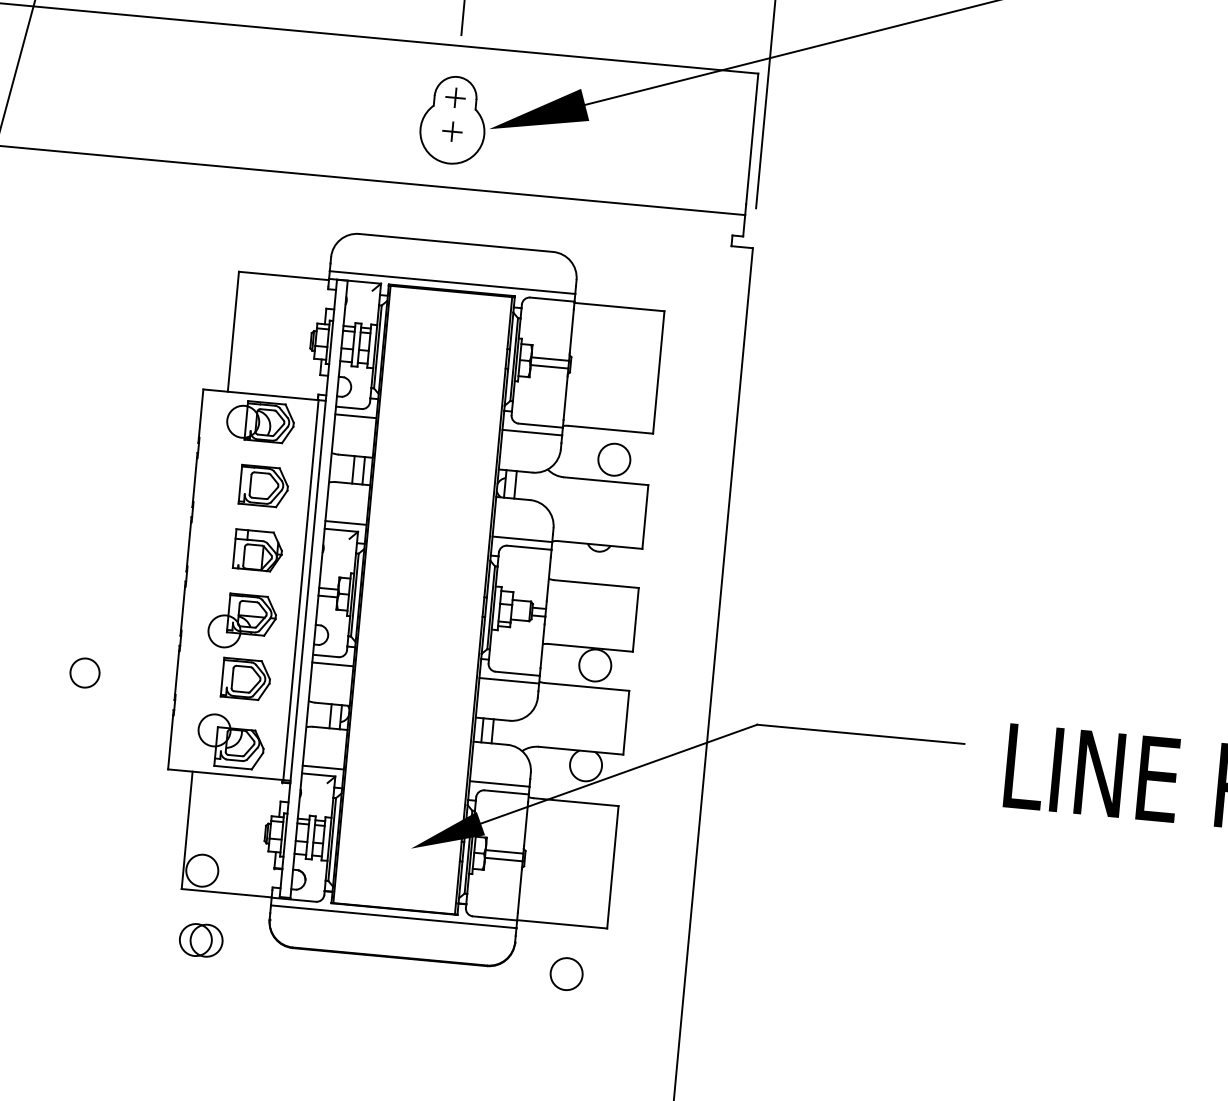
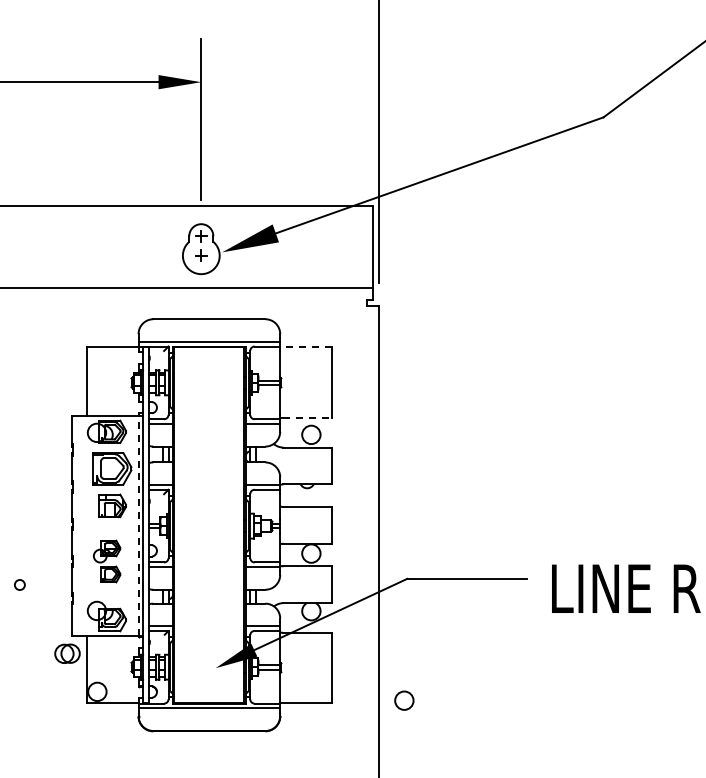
line: (619, 307) -> (306, 347), solid -> dashed
line: (612, 429) -> (308, 417), solid -> dashed
part: (264, 486) -> (112, 468), size x1.4
line: (300, 590) -> (138, 526), solid -> dashed
part: (238, 646) -> (106, 561), size x0.7
circle: (84, 672) -> (19, 584), size x0.6
part: (201, 939) -> (67, 653), moved
circle: (566, 973) -> (404, 700), moved

